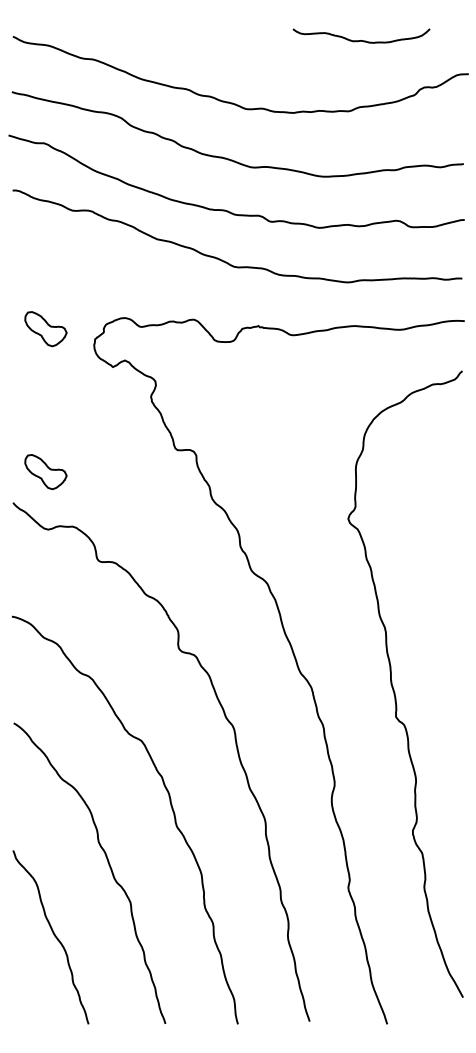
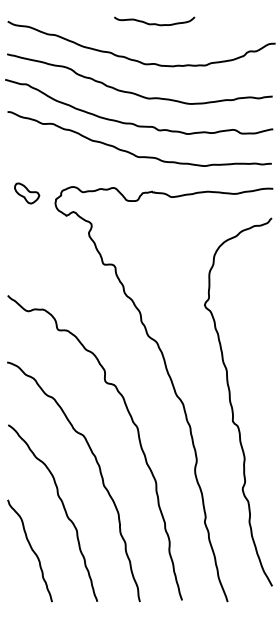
curve: (361, 39) -> (154, 23), moved
part: (46, 472) -> (27, 277), removed

